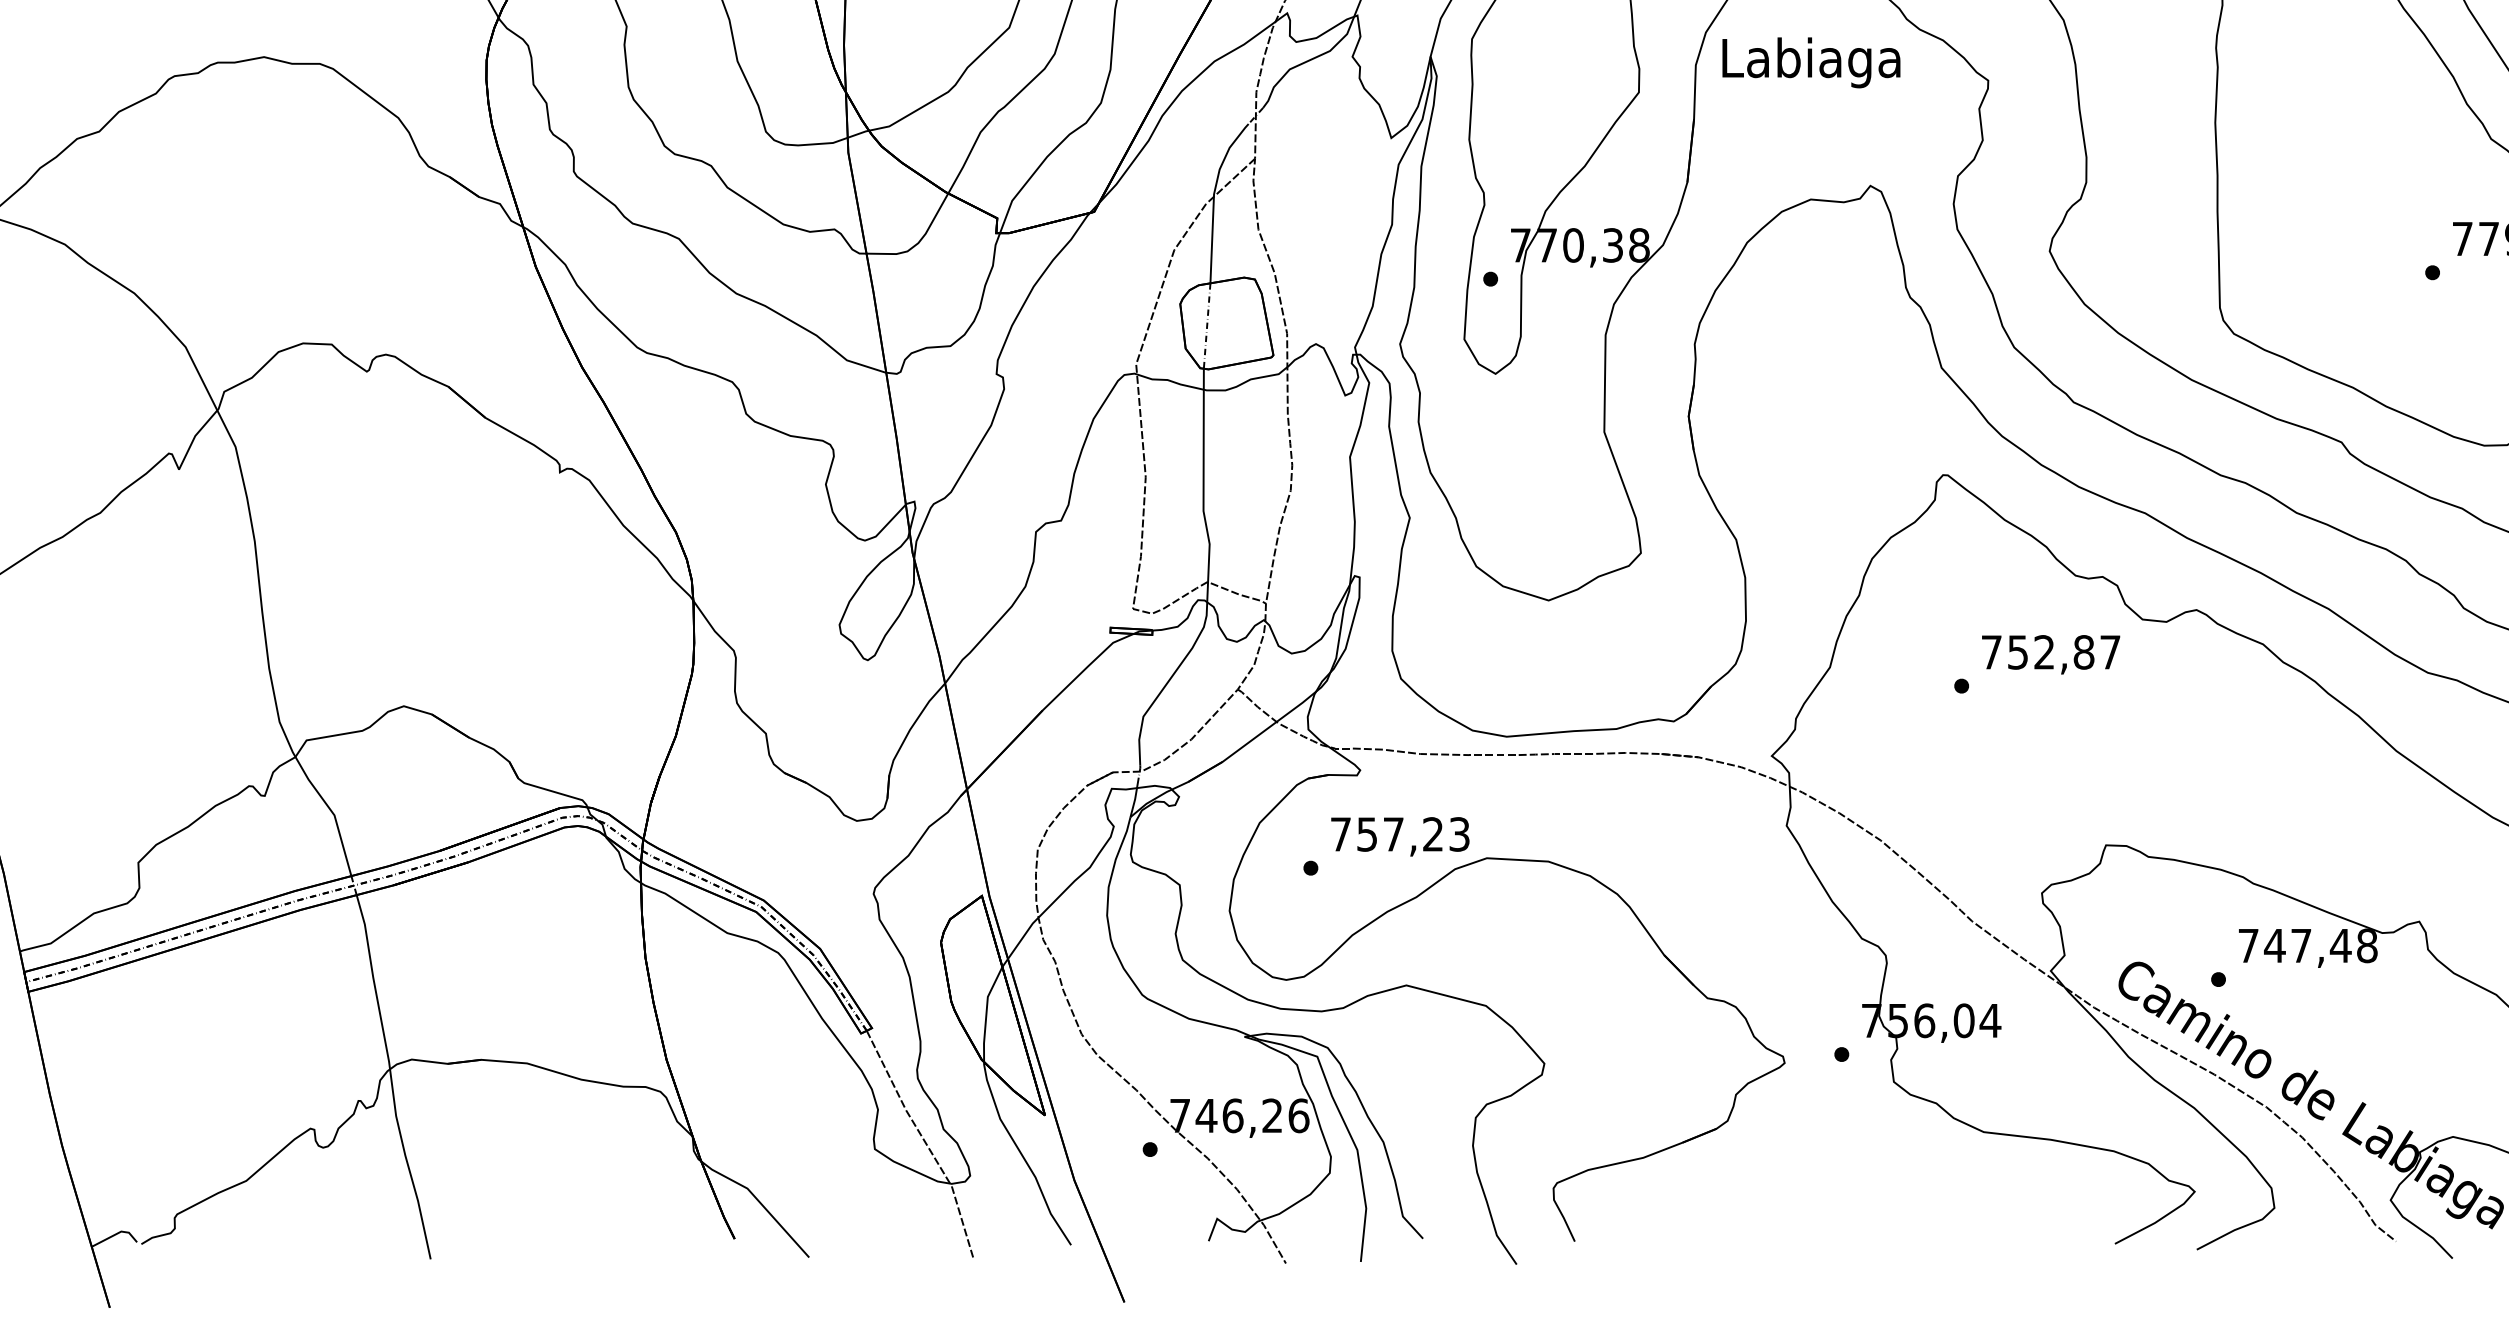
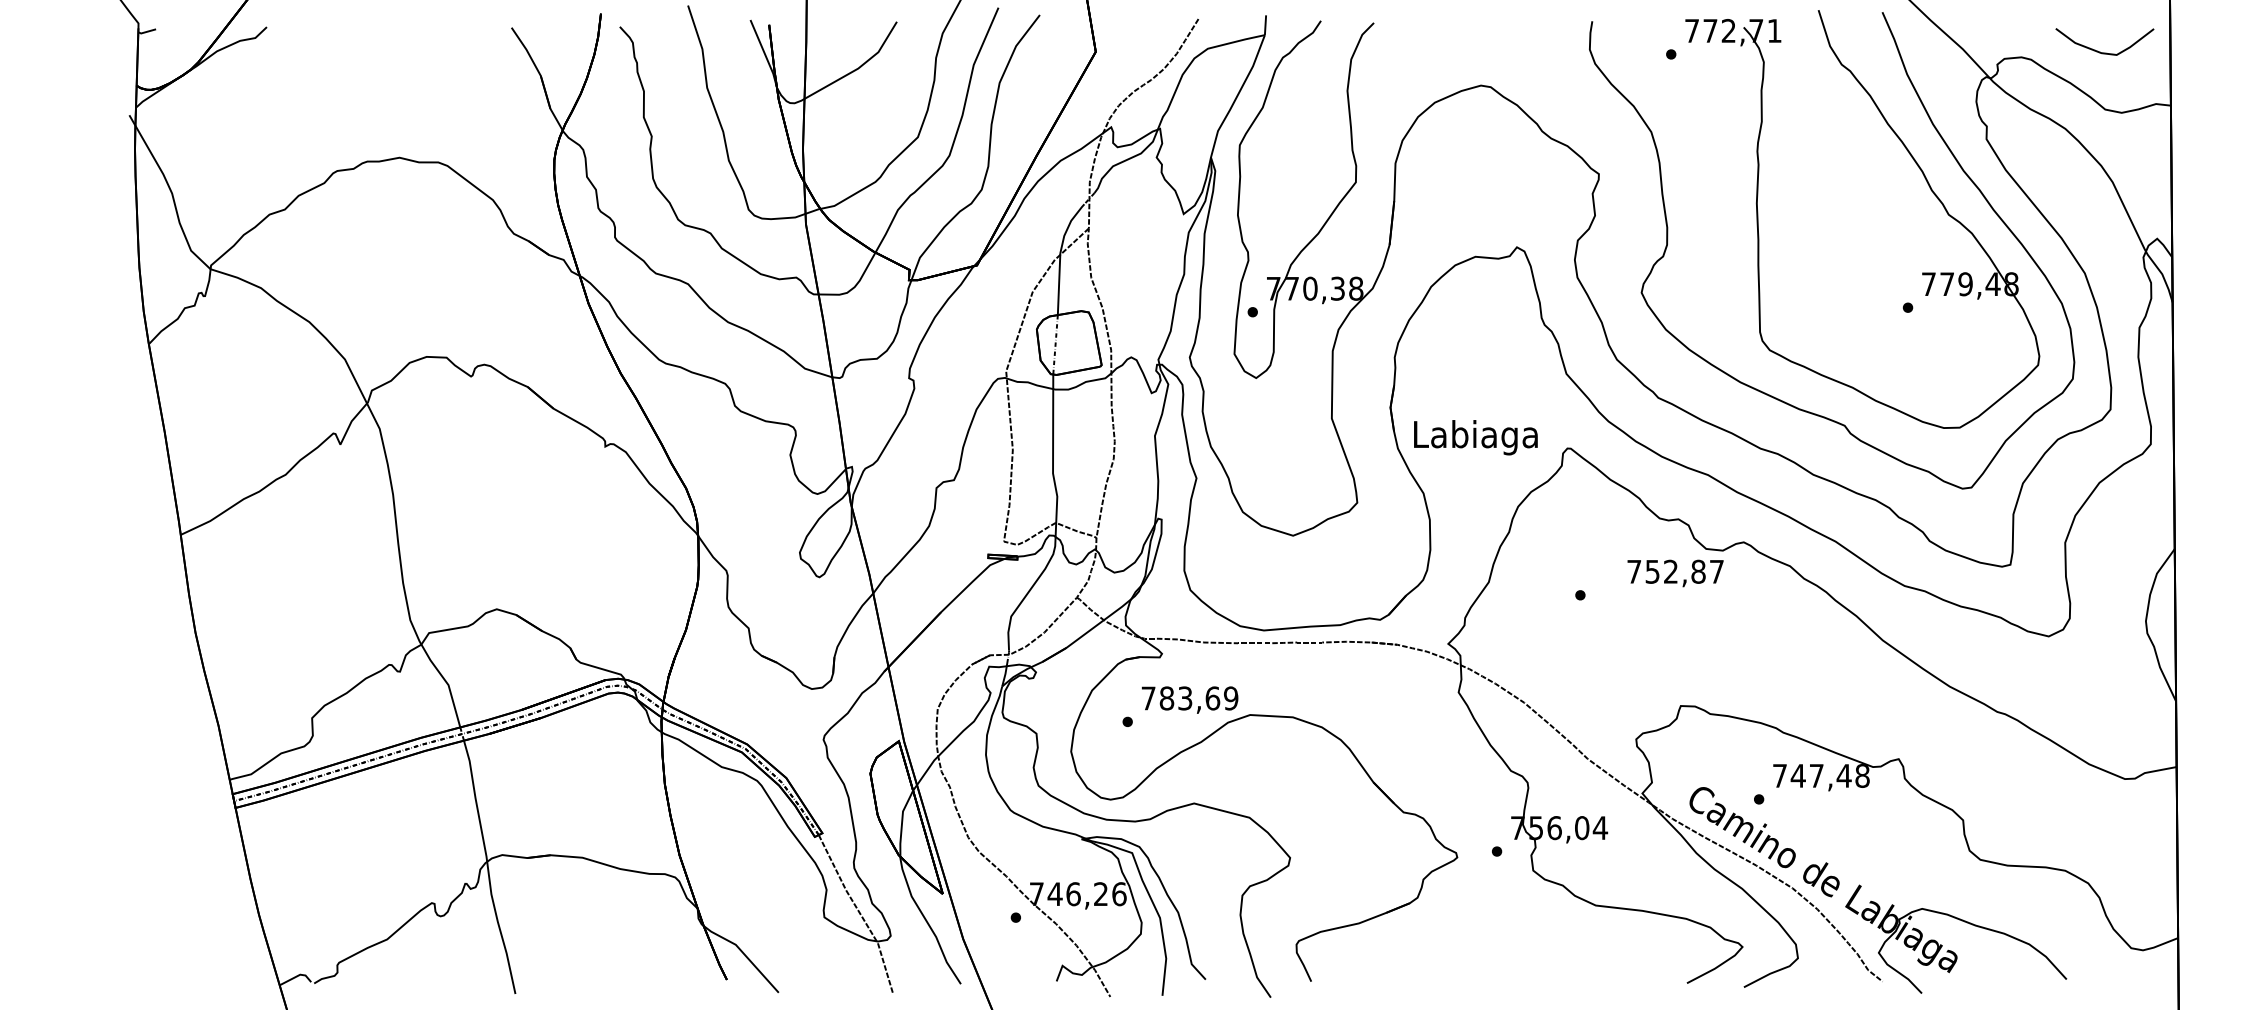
text: (1810, 62) -> (1475, 437), moved
text: (2050, 654) -> (1675, 573), moved
text: (1412, 834) -> (1198, 698), 757,23 -> 783,69

